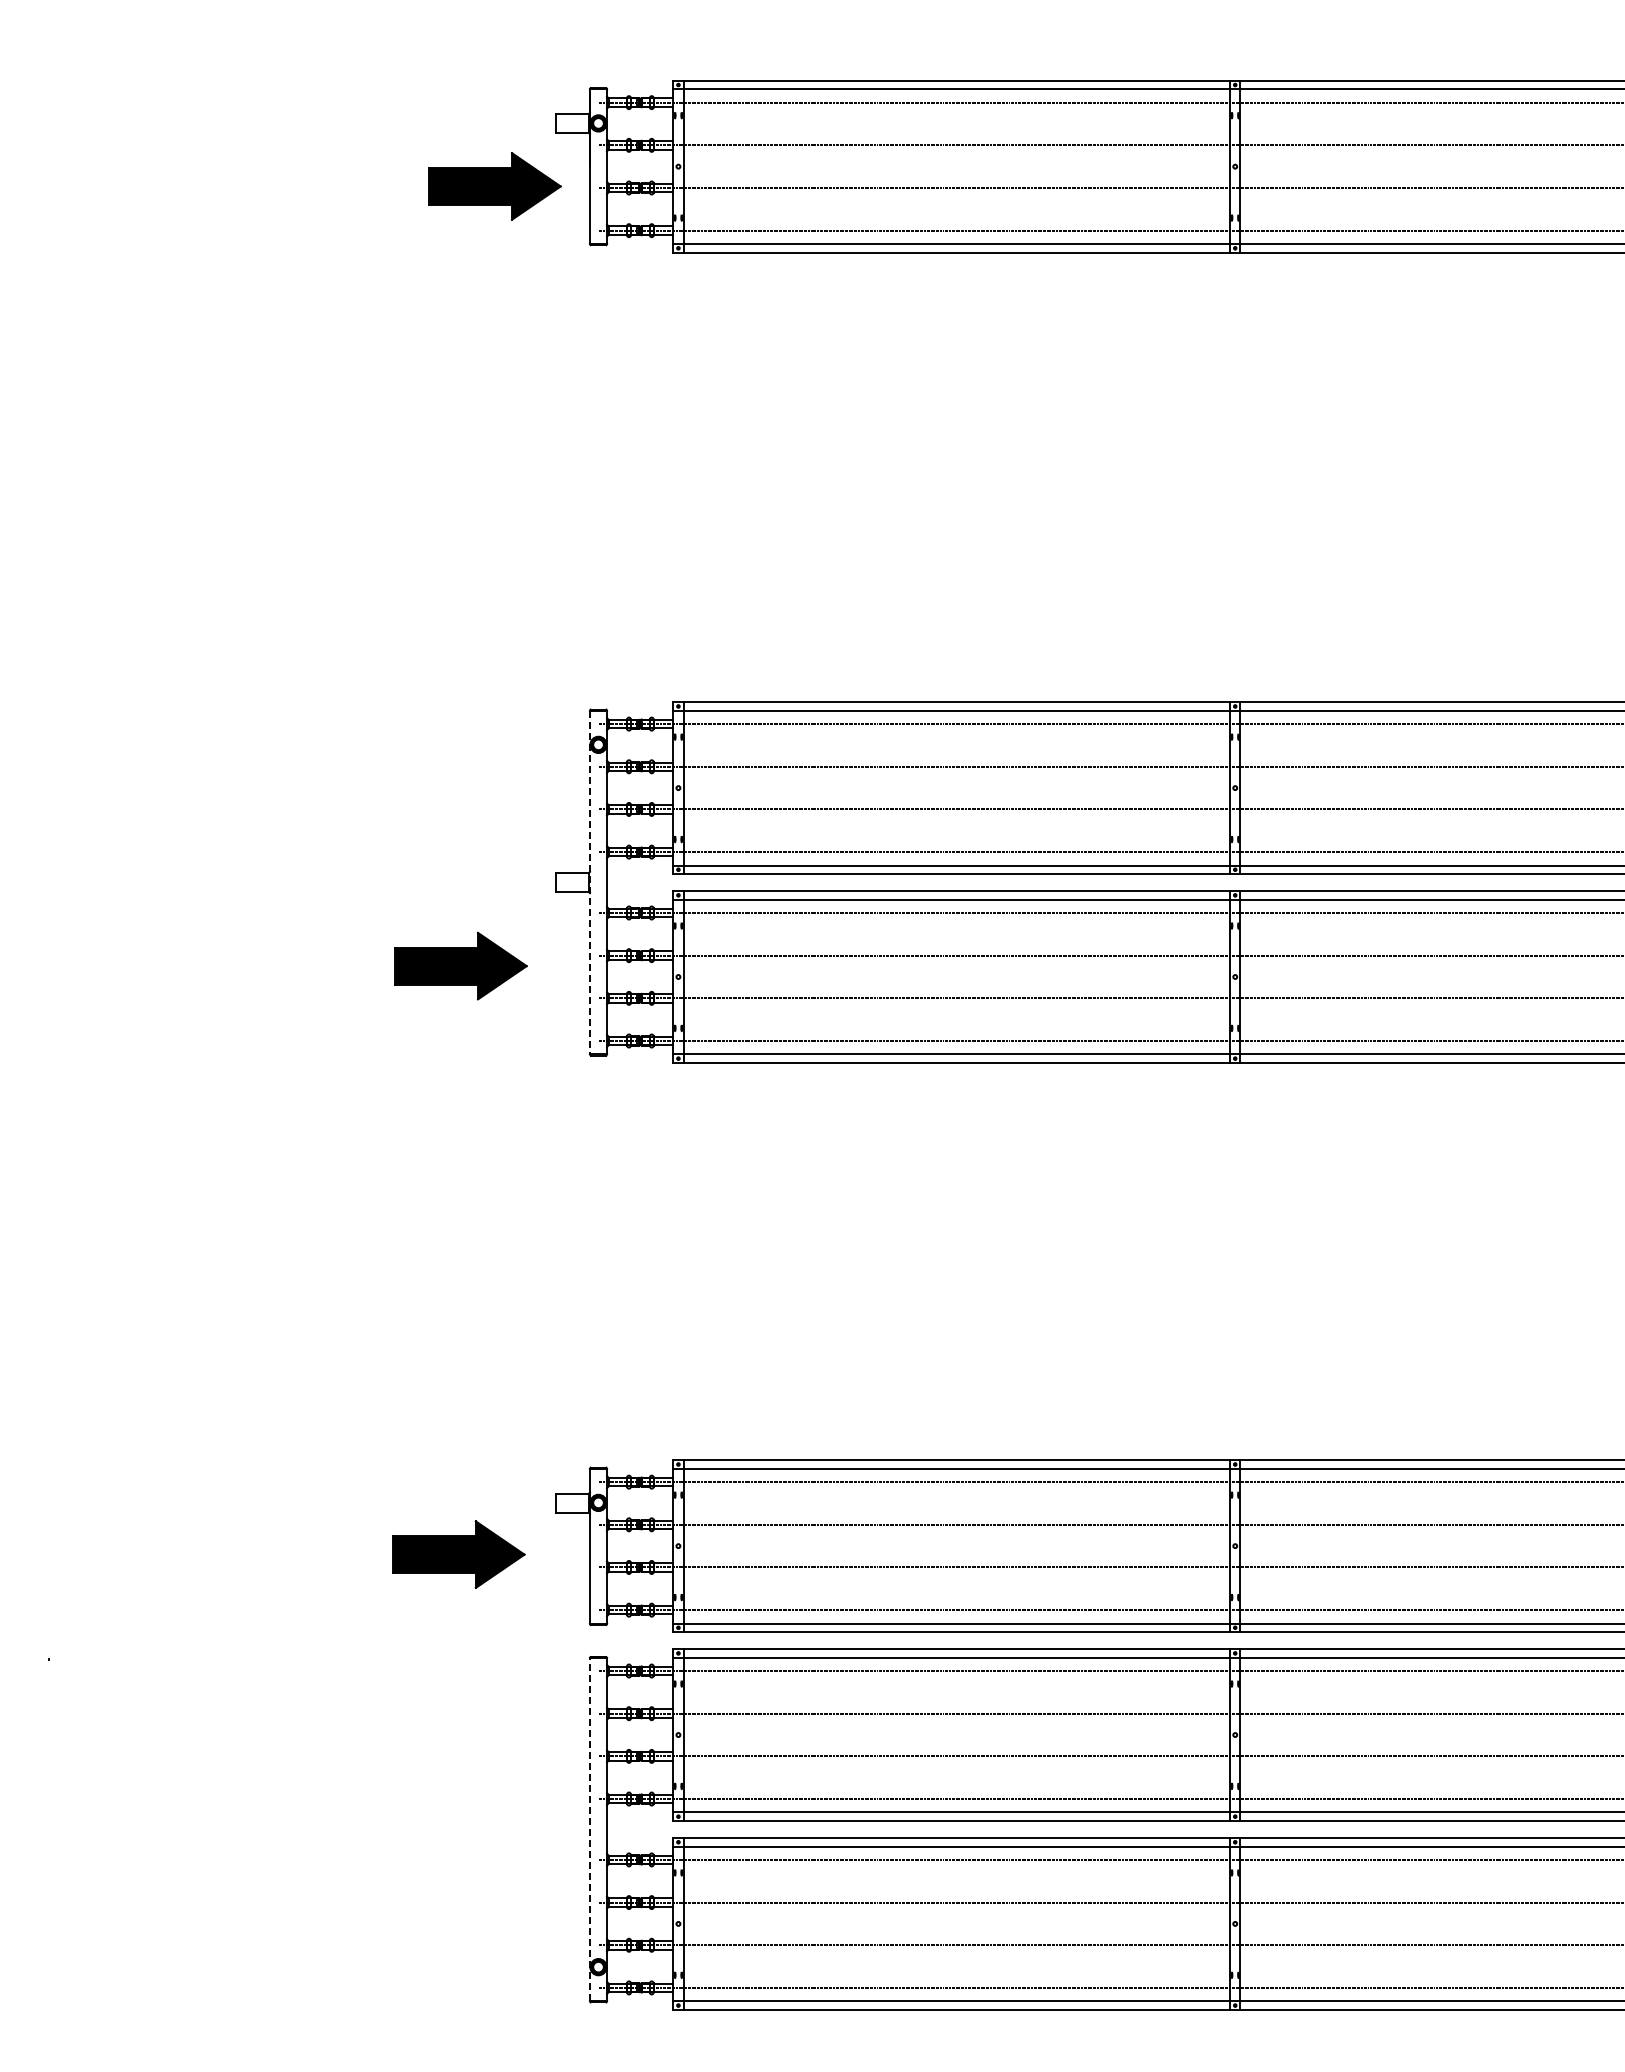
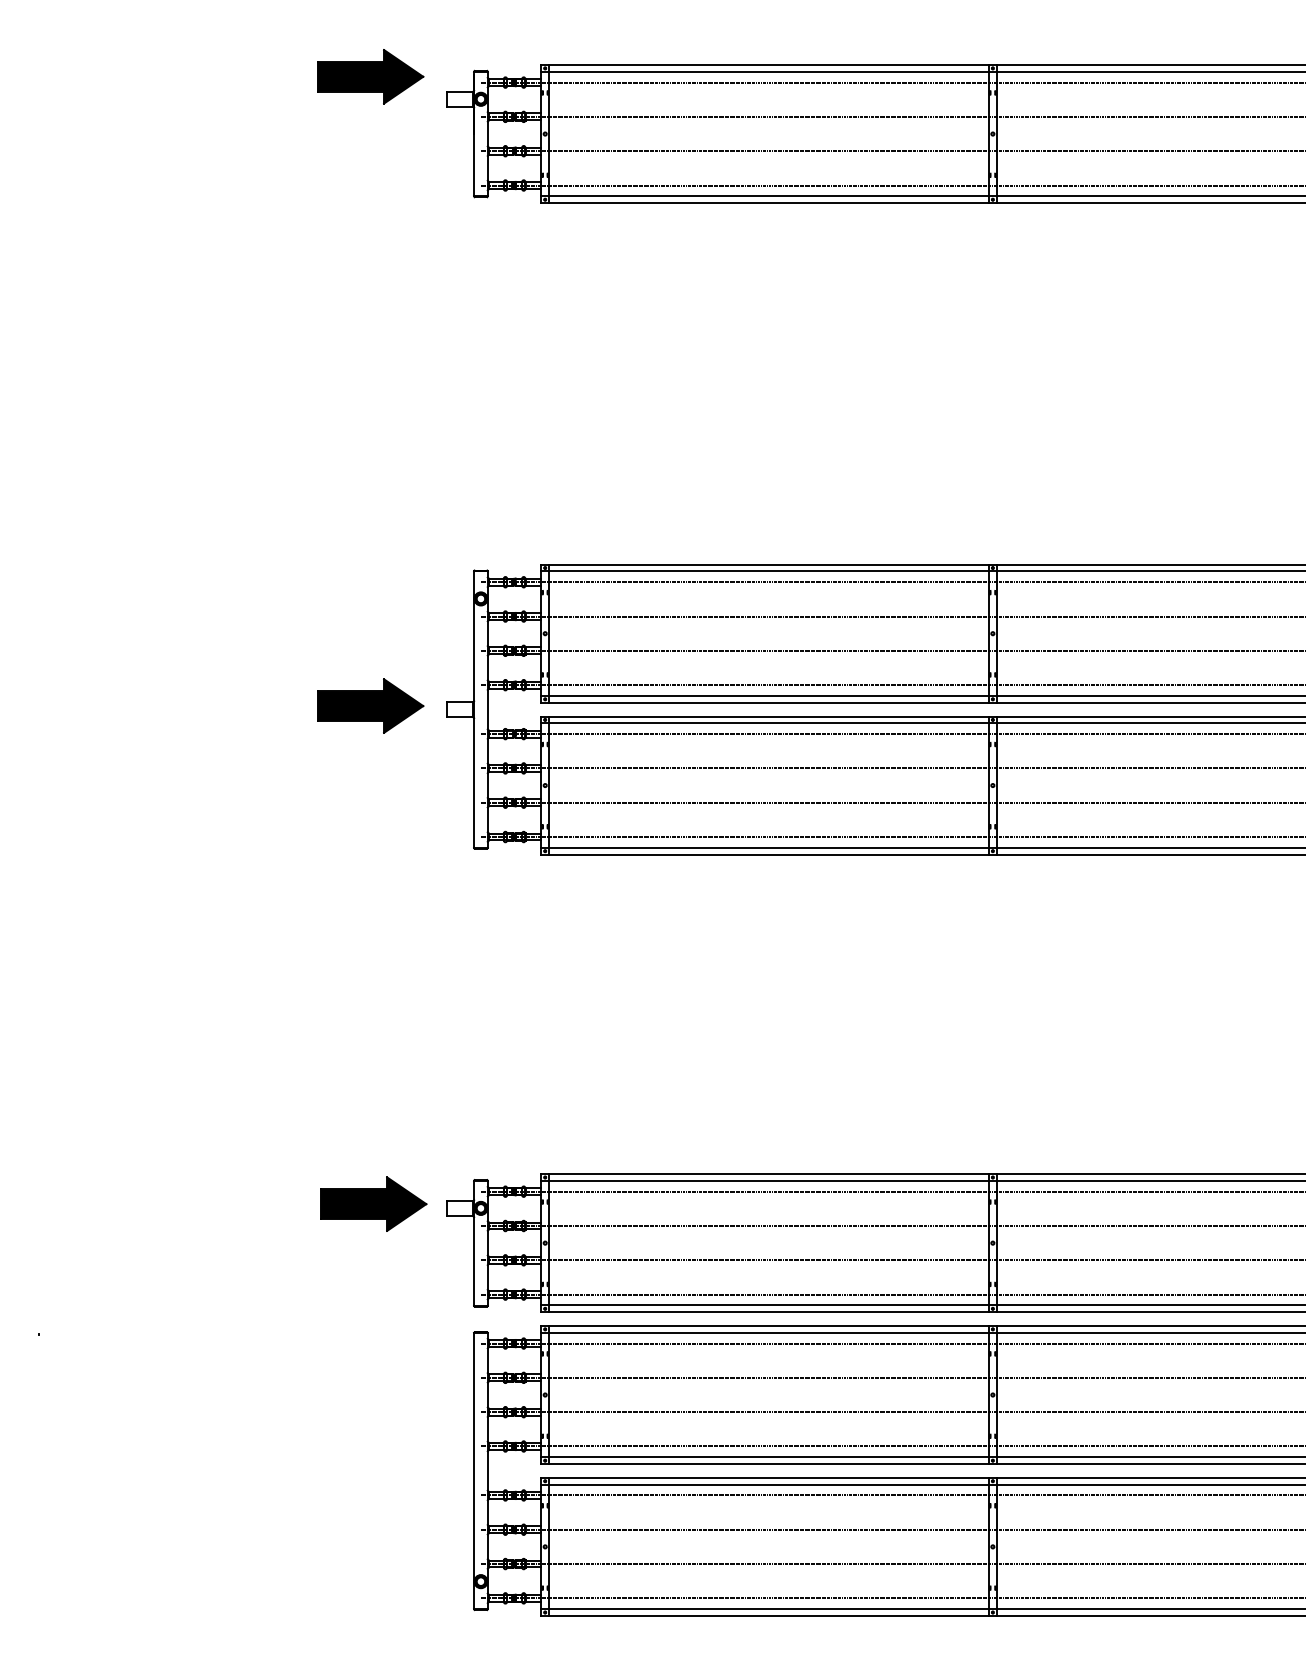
part: (494, 186) -> (369, 76), moved
line: (589, 882) -> (473, 709), dashed -> solid
part: (460, 965) -> (369, 705), moved
part: (458, 1554) -> (373, 1204), moved
line: (589, 1829) -> (473, 1470), dashed -> solid

